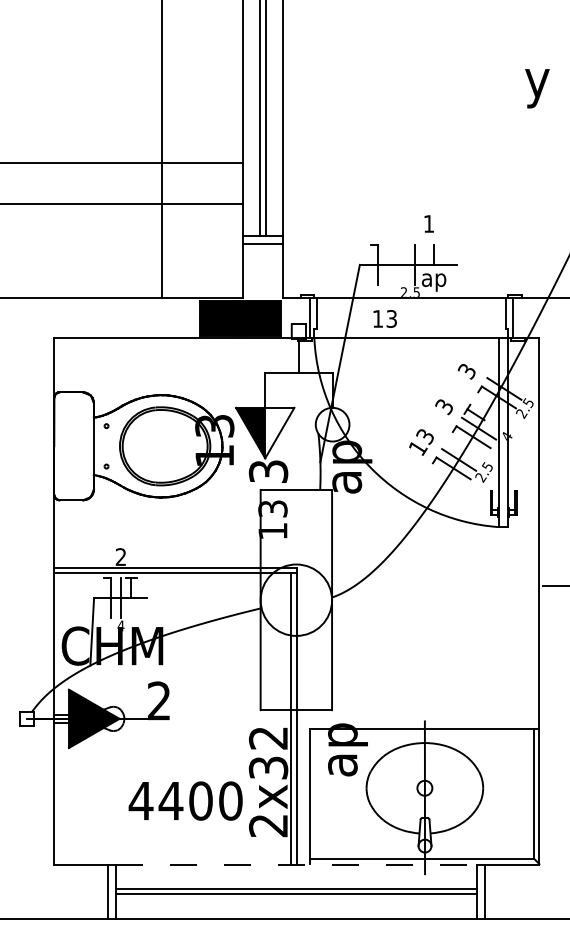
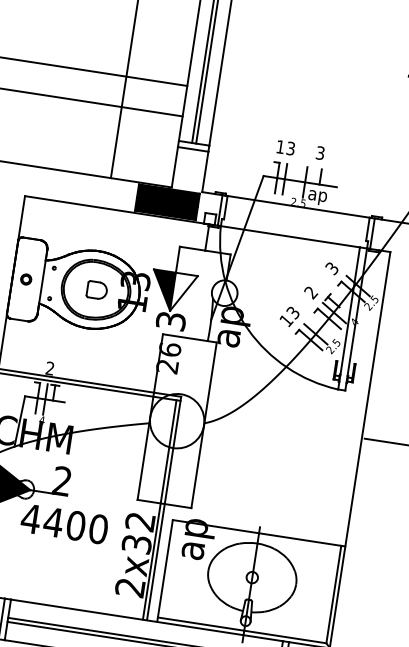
text: (428, 223) -> (320, 152), 1 -> 3
line: (388, 264) -> (285, 179), added
text: (384, 318) -> (285, 147), moved
text: (444, 407) -> (310, 293), 3 -> 2
part: (71, 445) -> (25, 278), added
part: (166, 445) -> (97, 289), added
text: (272, 519) -> (168, 357), 13 -> 26
text: (185, 800) -> (64, 523), moved
line: (296, 864) -> (146, 620), dashed -> solid

